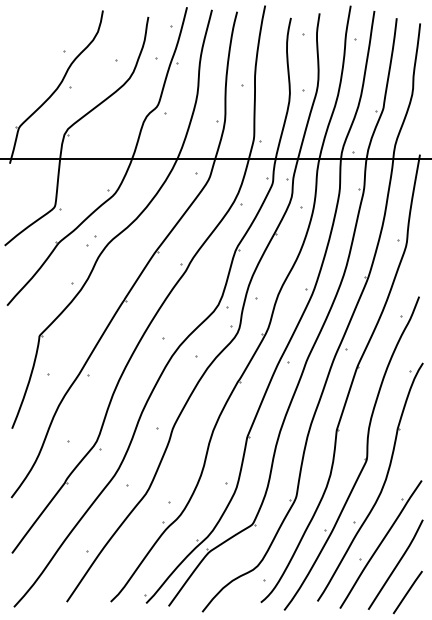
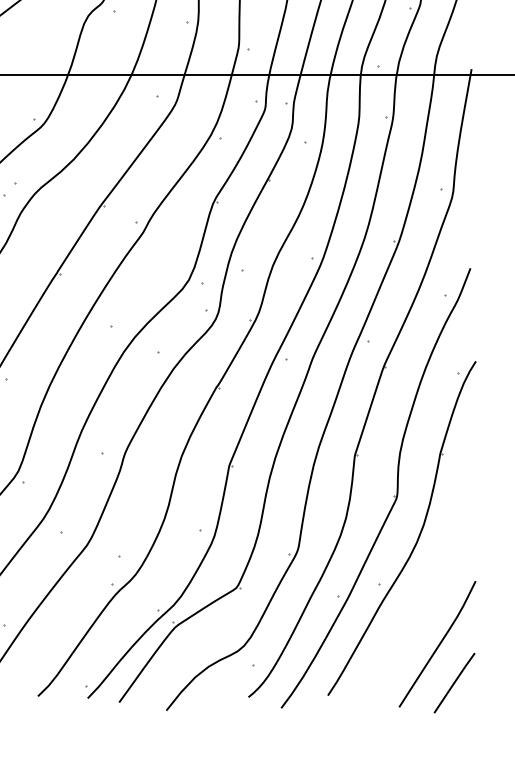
part: (380, 544) -> (416, 615), removed

